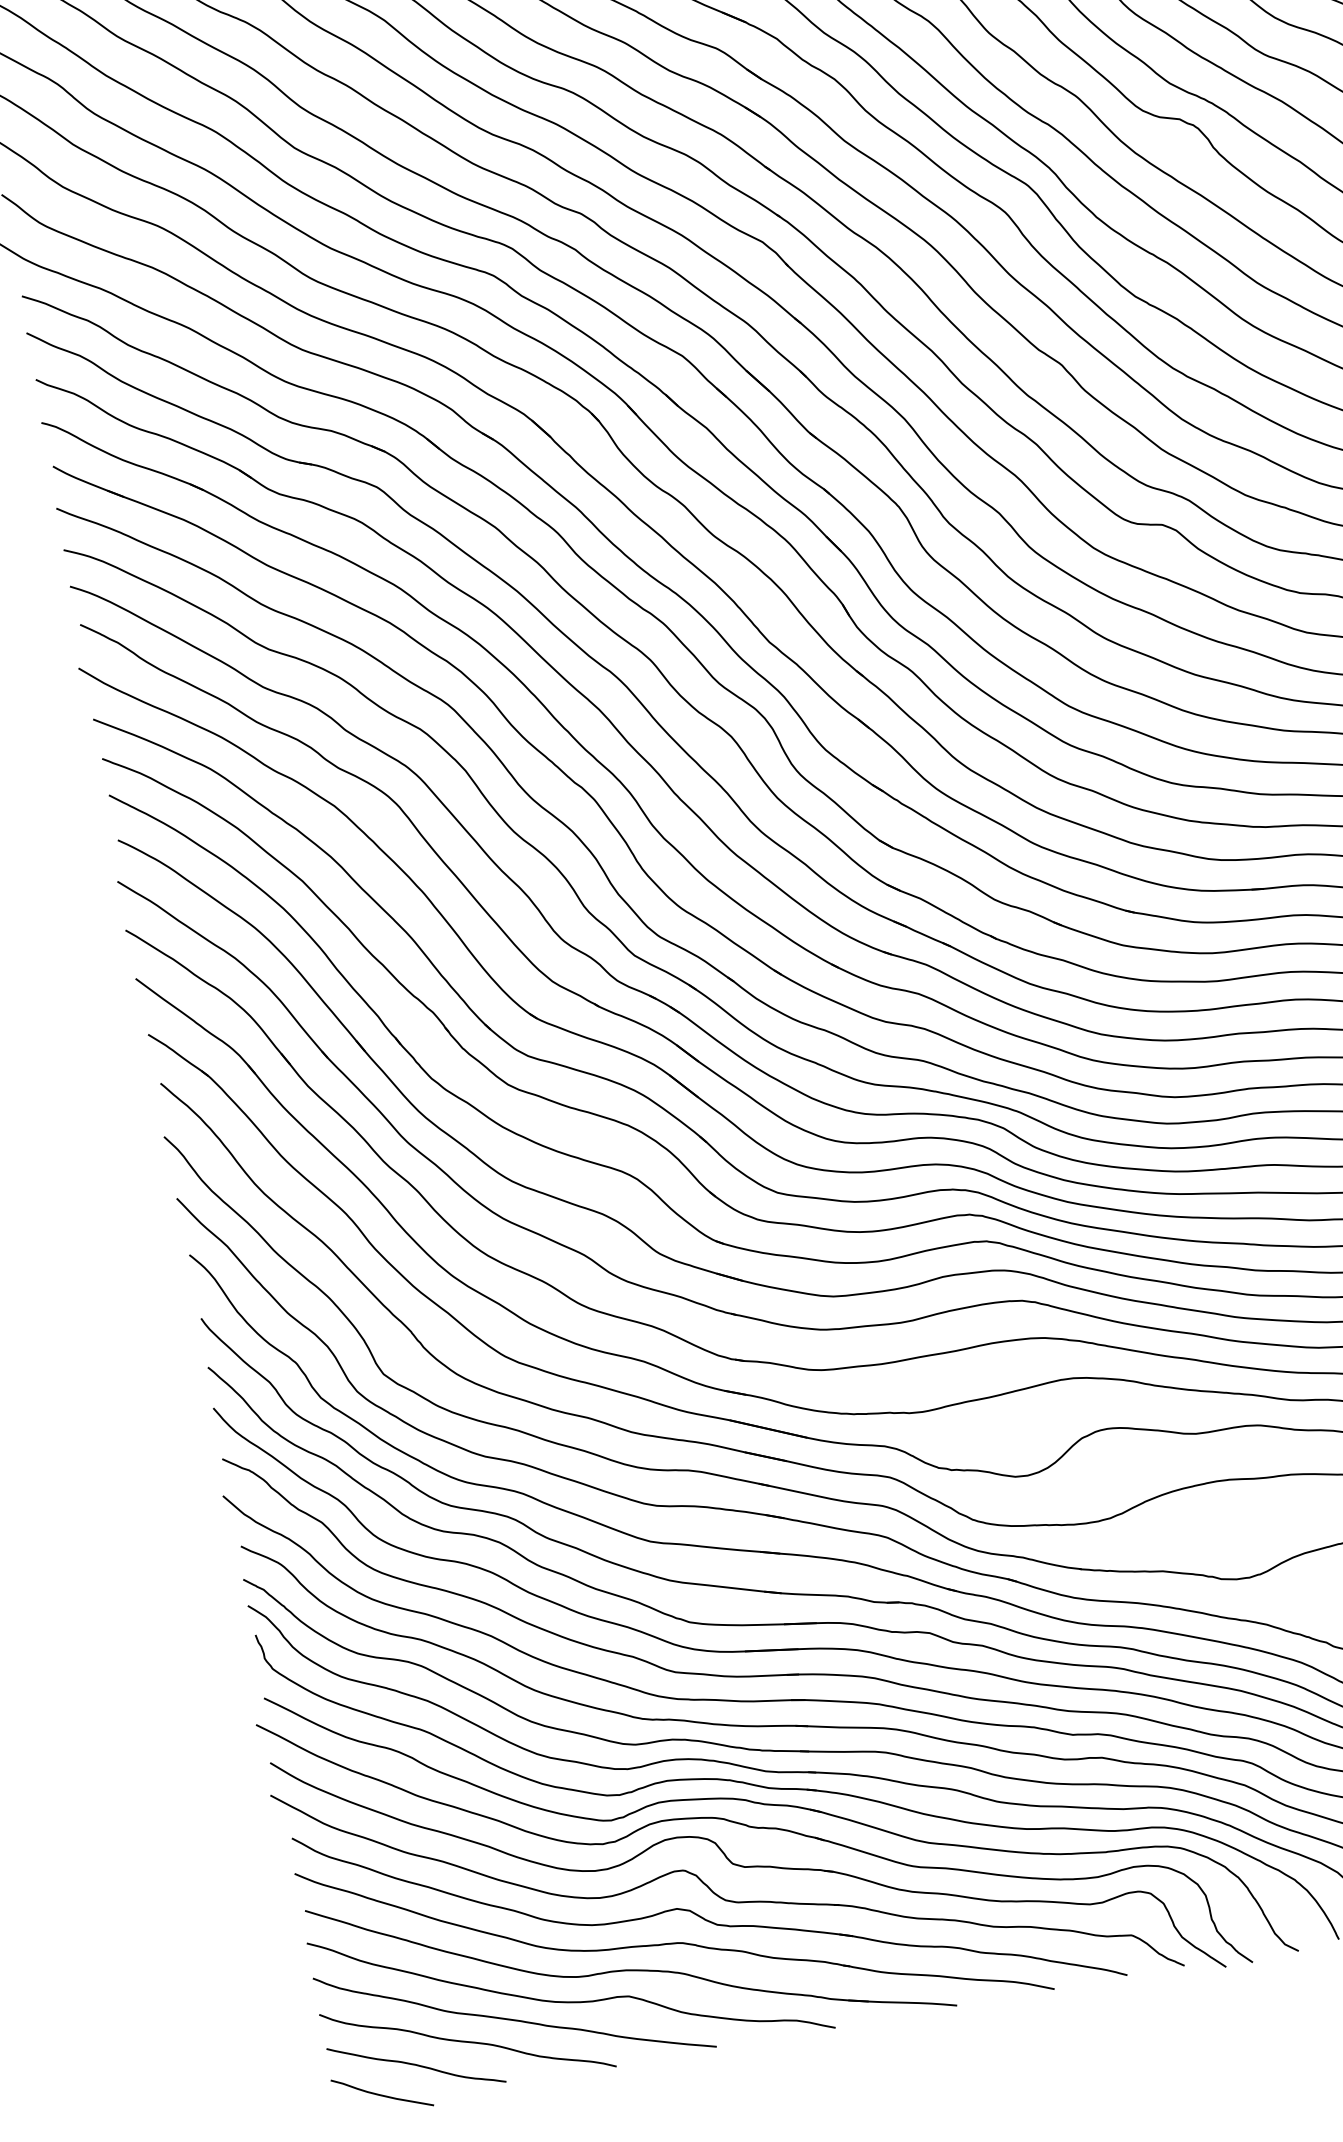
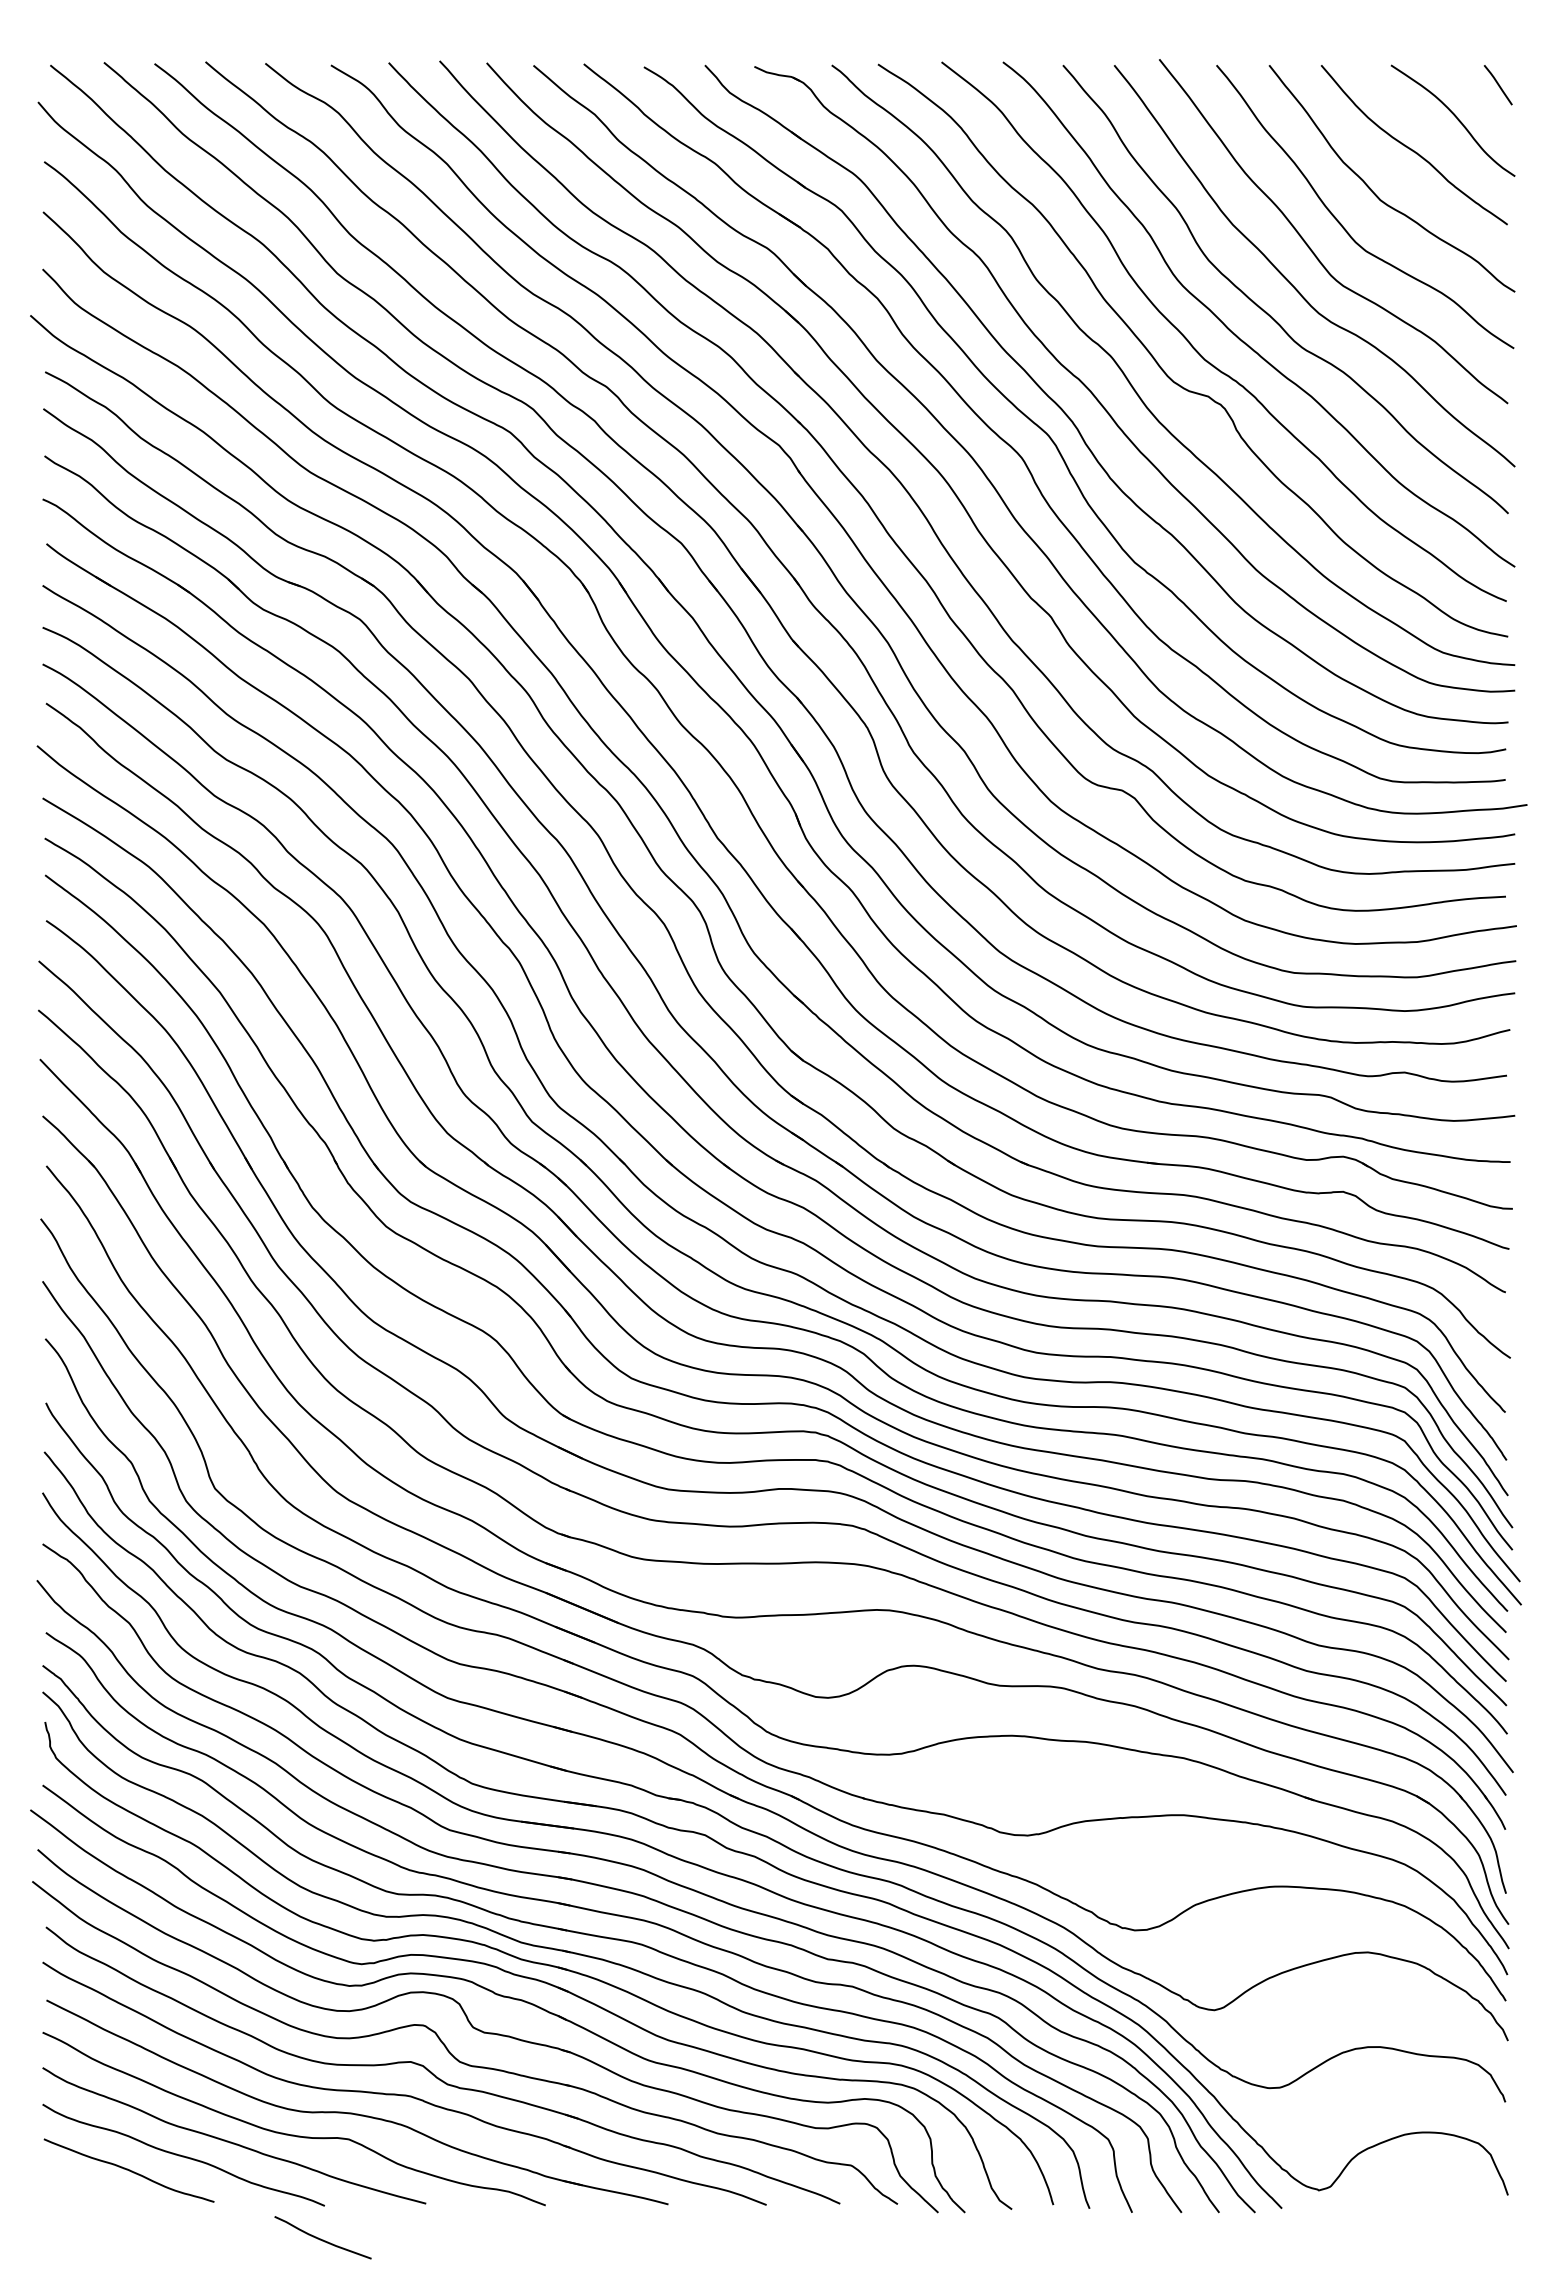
curve: (382, 2094) -> (322, 2239), moved

